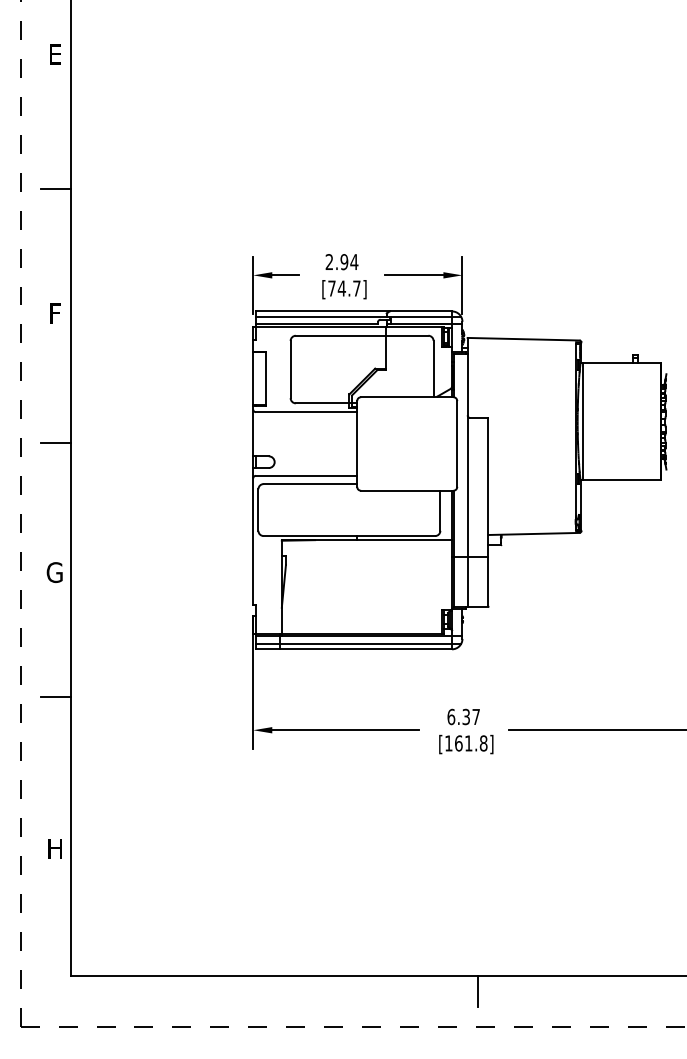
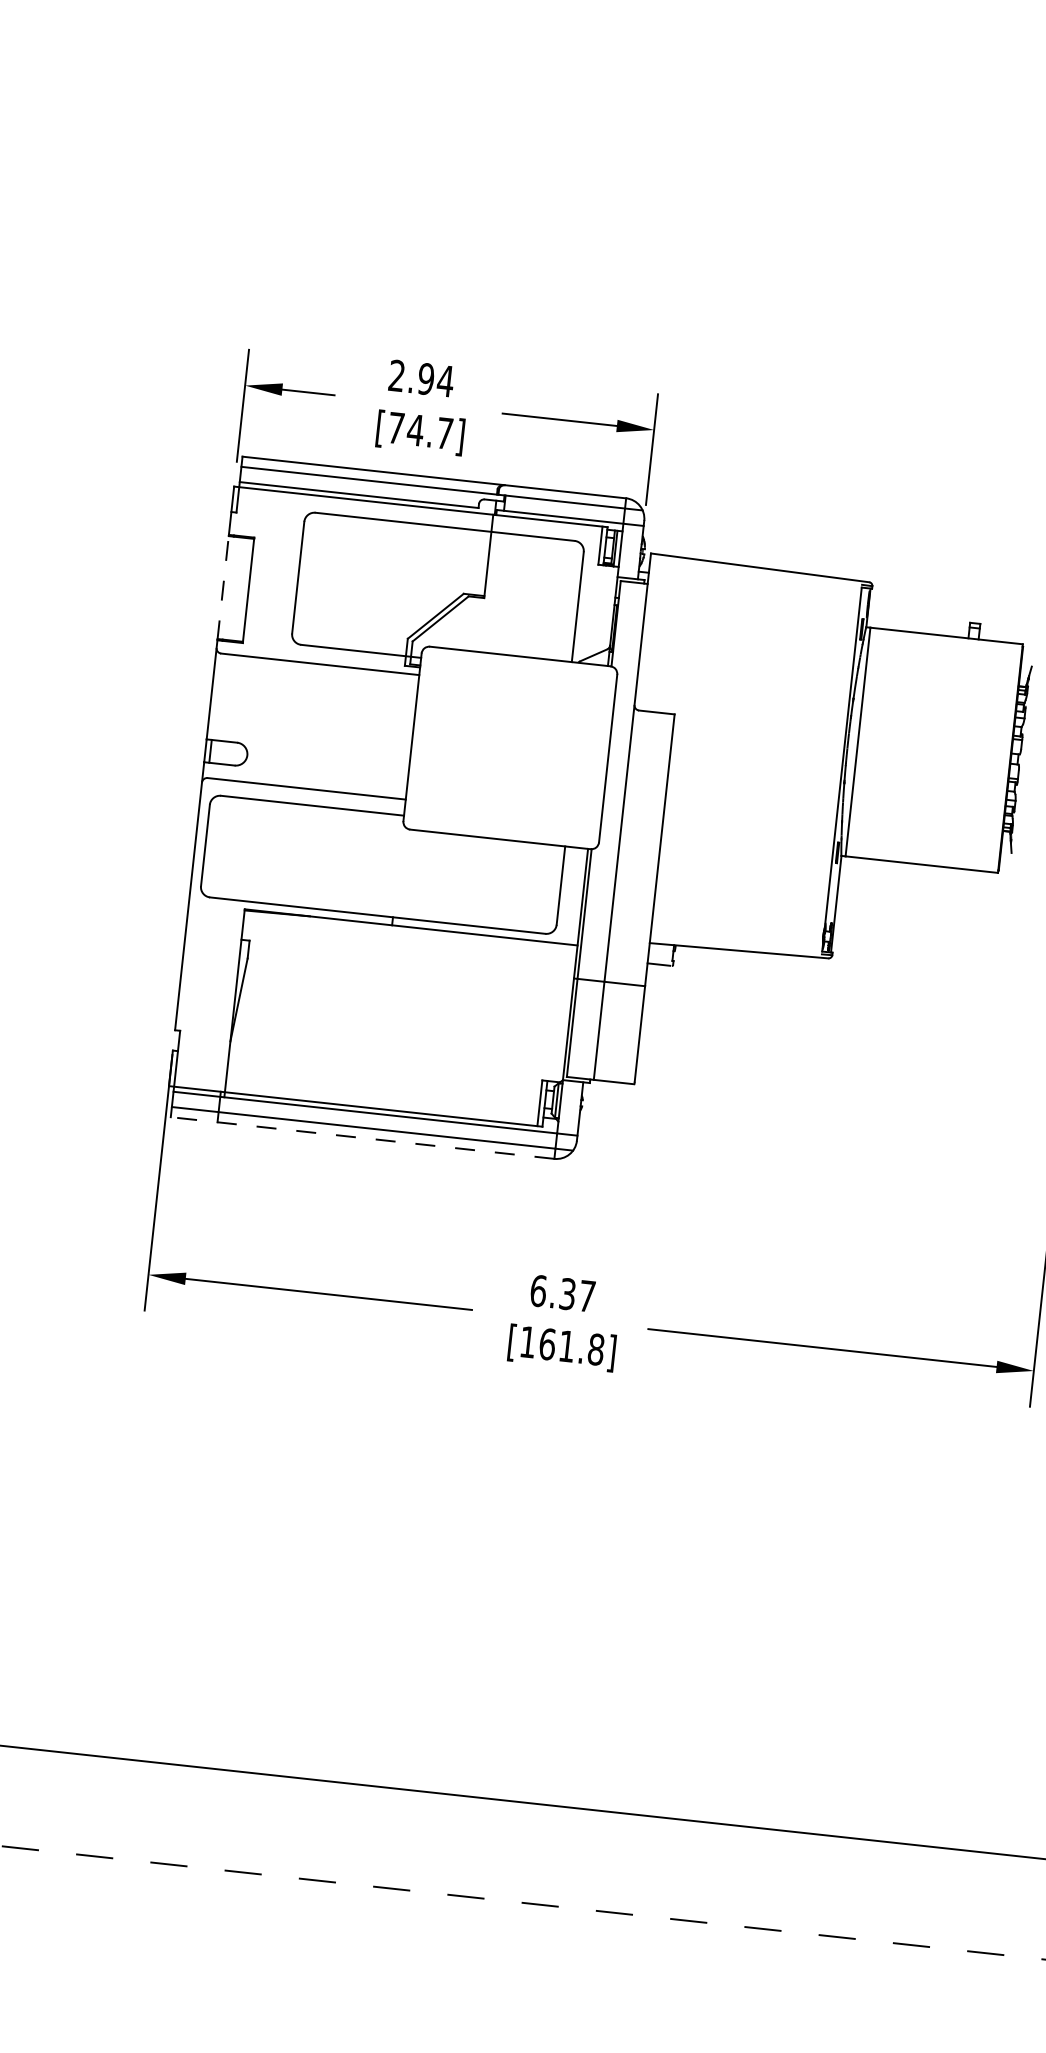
line: (253, 379) -> (223, 589), solid -> dashed
line: (353, 649) -> (361, 1138), solid -> dashed
line: (477, 991) -> (531, 1833), removed

